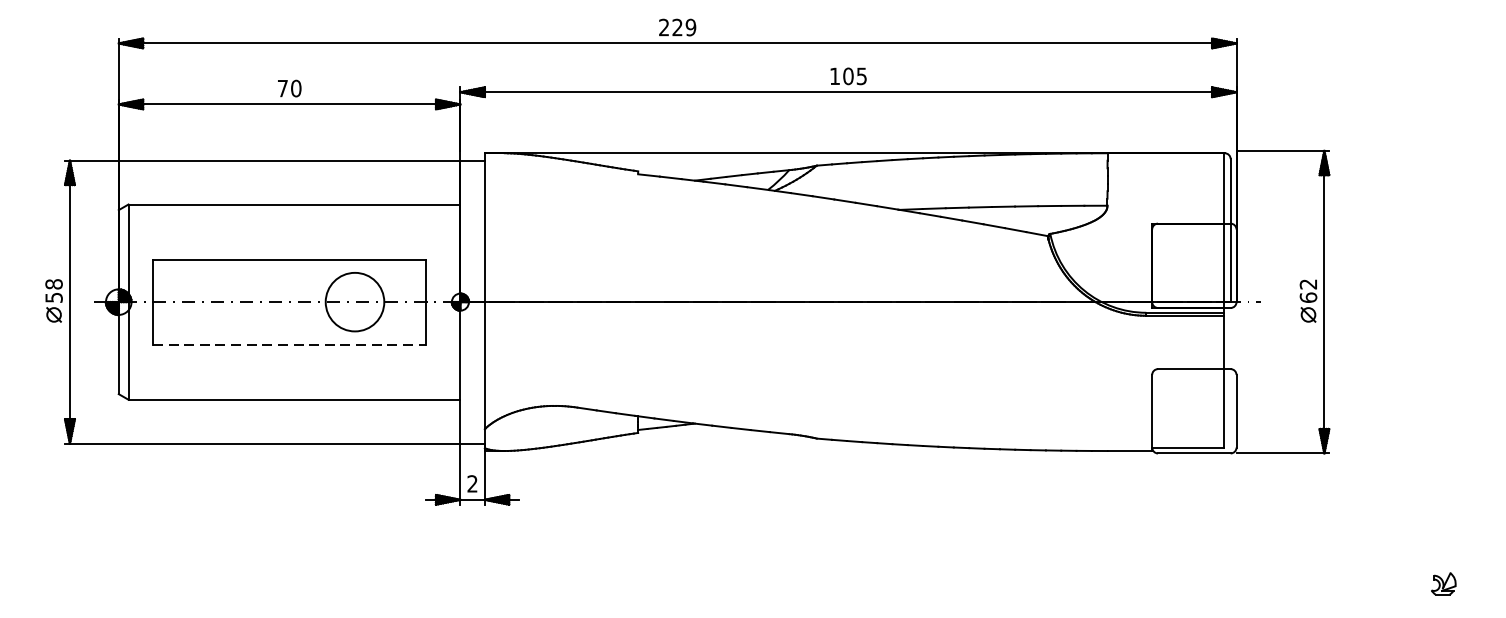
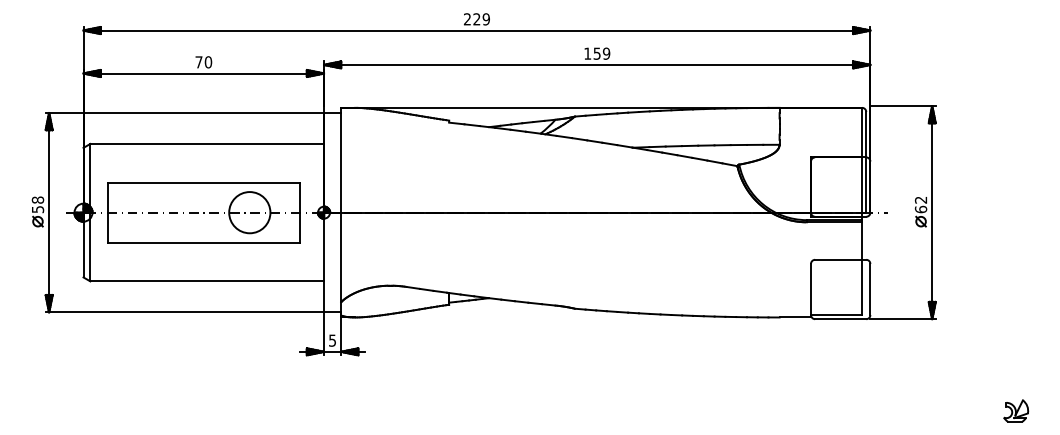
text: (854, 76) -> (601, 53), 105 -> 159
line: (290, 344) -> (204, 242), dashed -> solid
text: (472, 483) -> (332, 340), 2 -> 5
part: (1444, 583) -> (1016, 410), size x1.43

